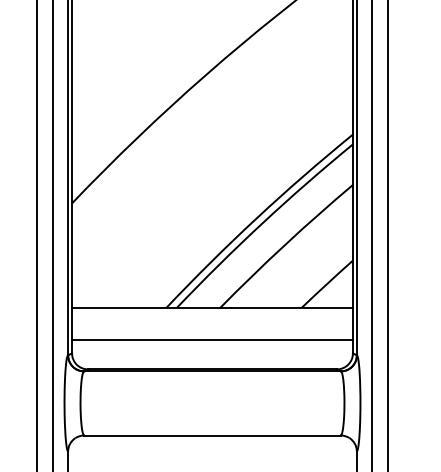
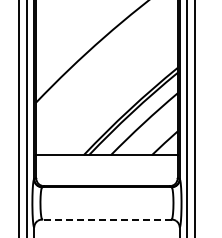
line: (211, 340) -> (106, 171), removed
line: (211, 435) -> (106, 219), solid -> dashed

